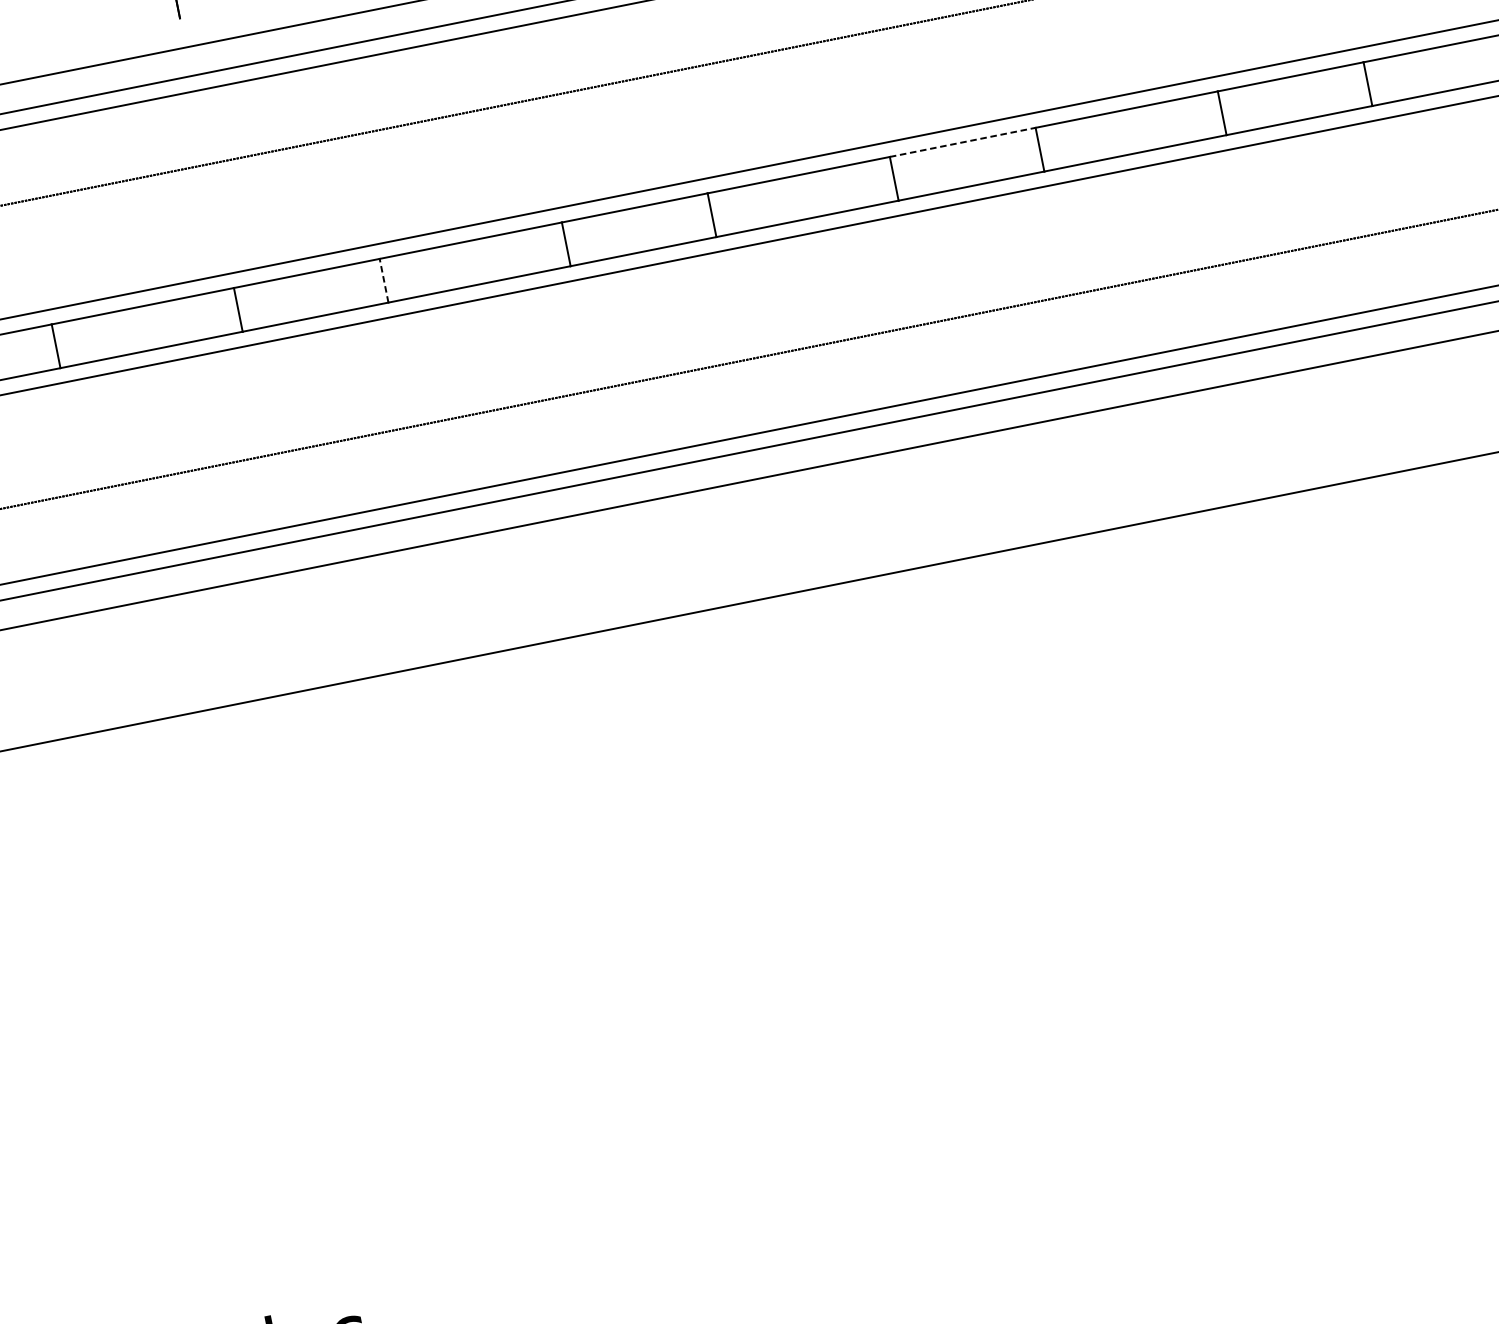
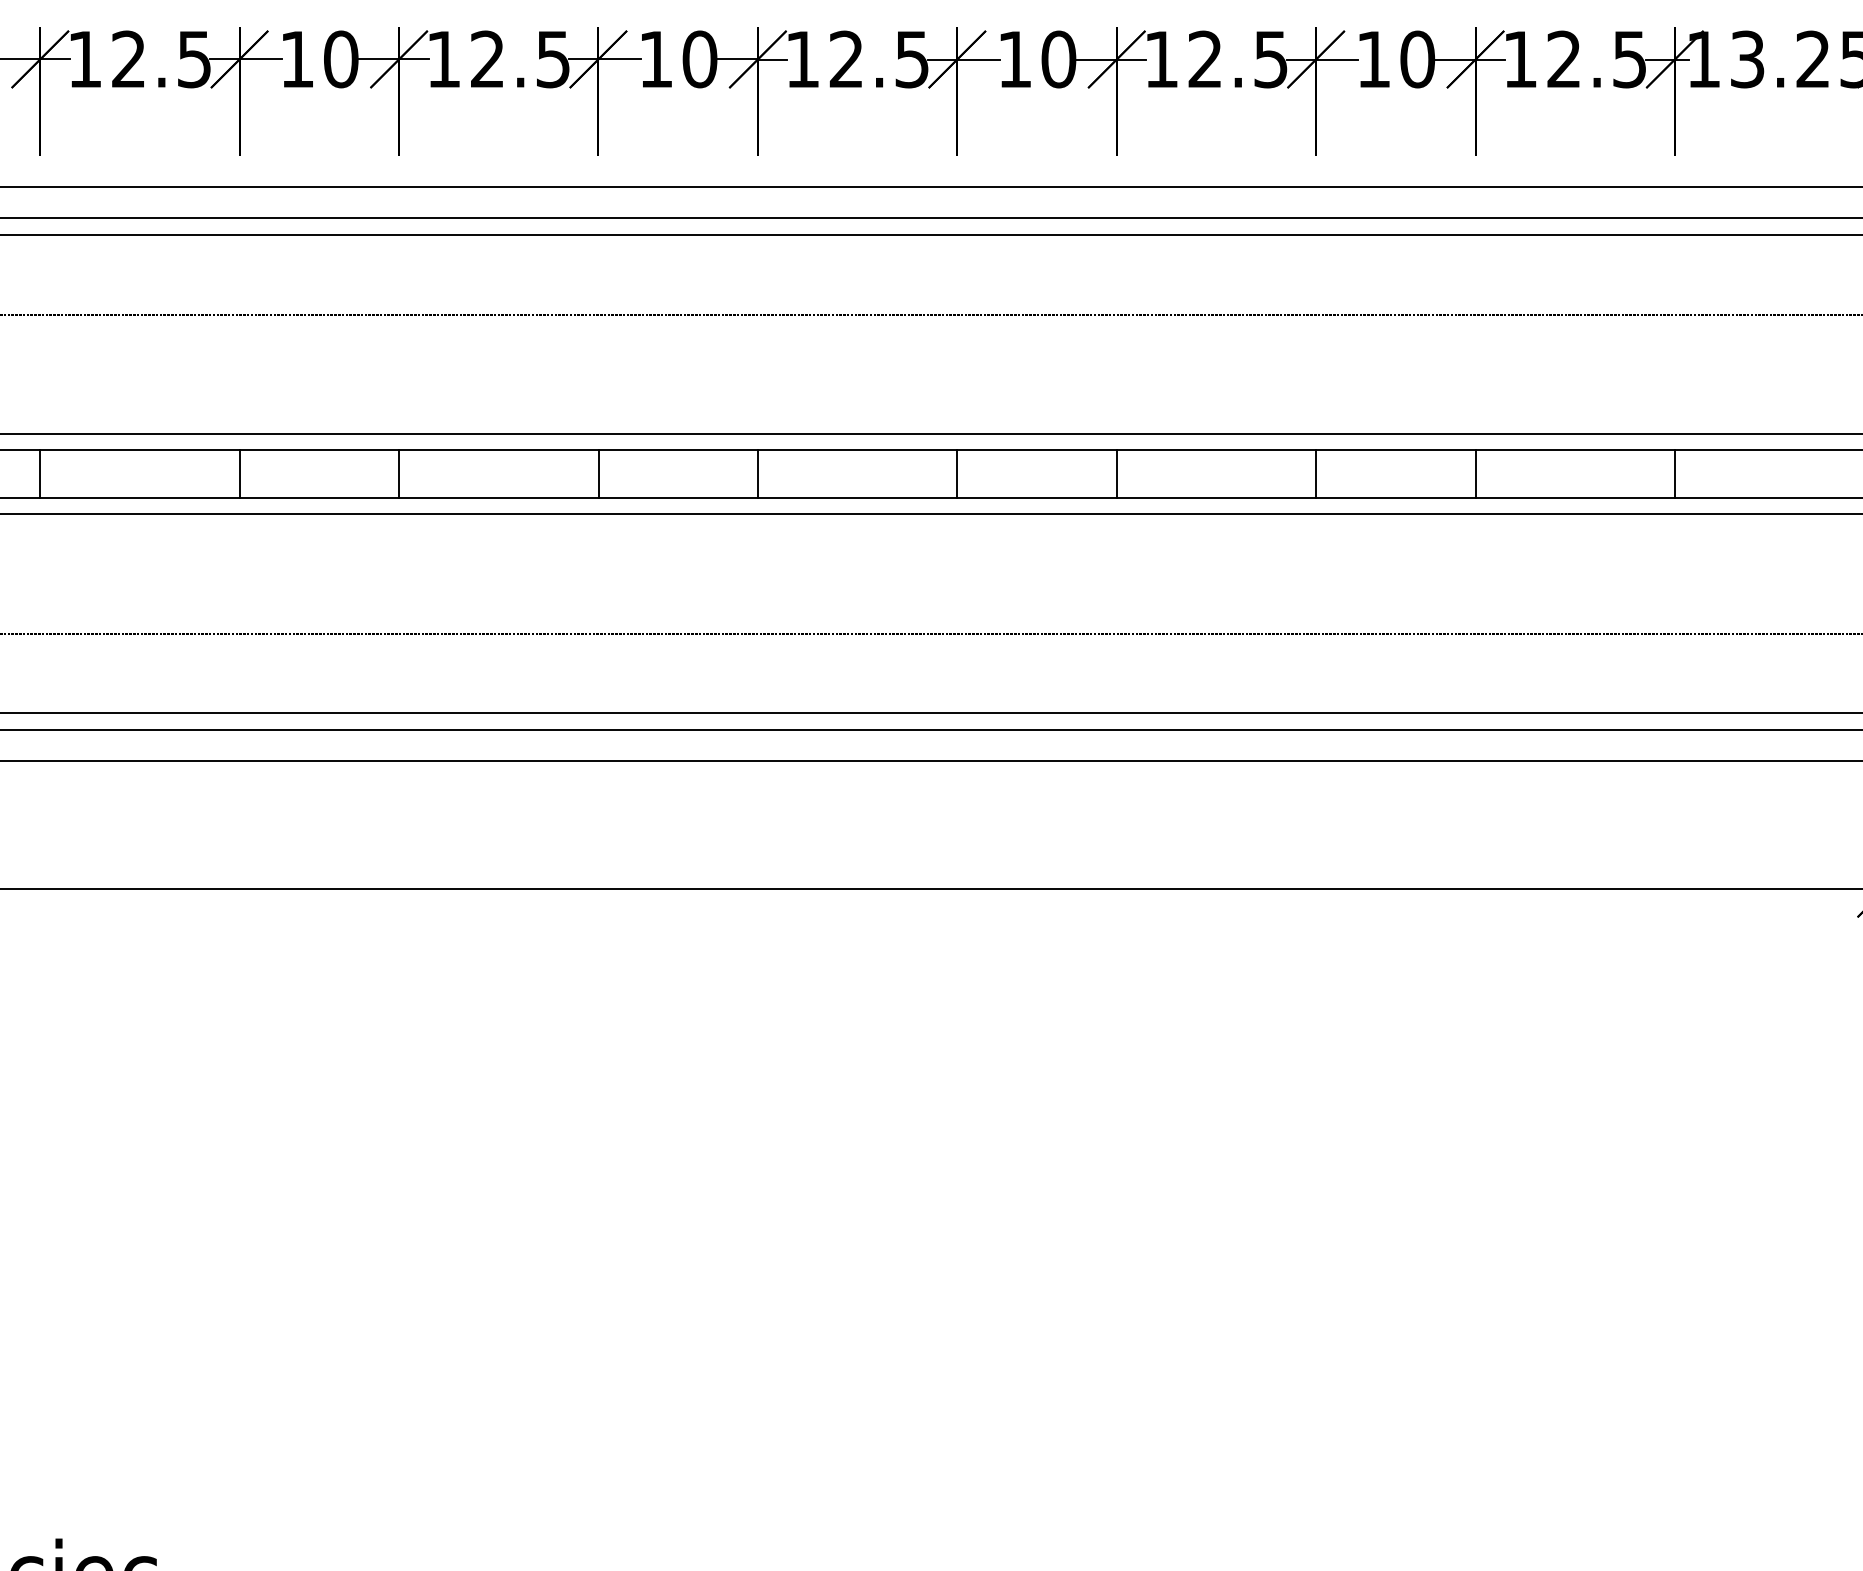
line: (963, 142) -> (1037, 450), dashed -> solid
line: (384, 281) -> (399, 474), dashed -> solid

